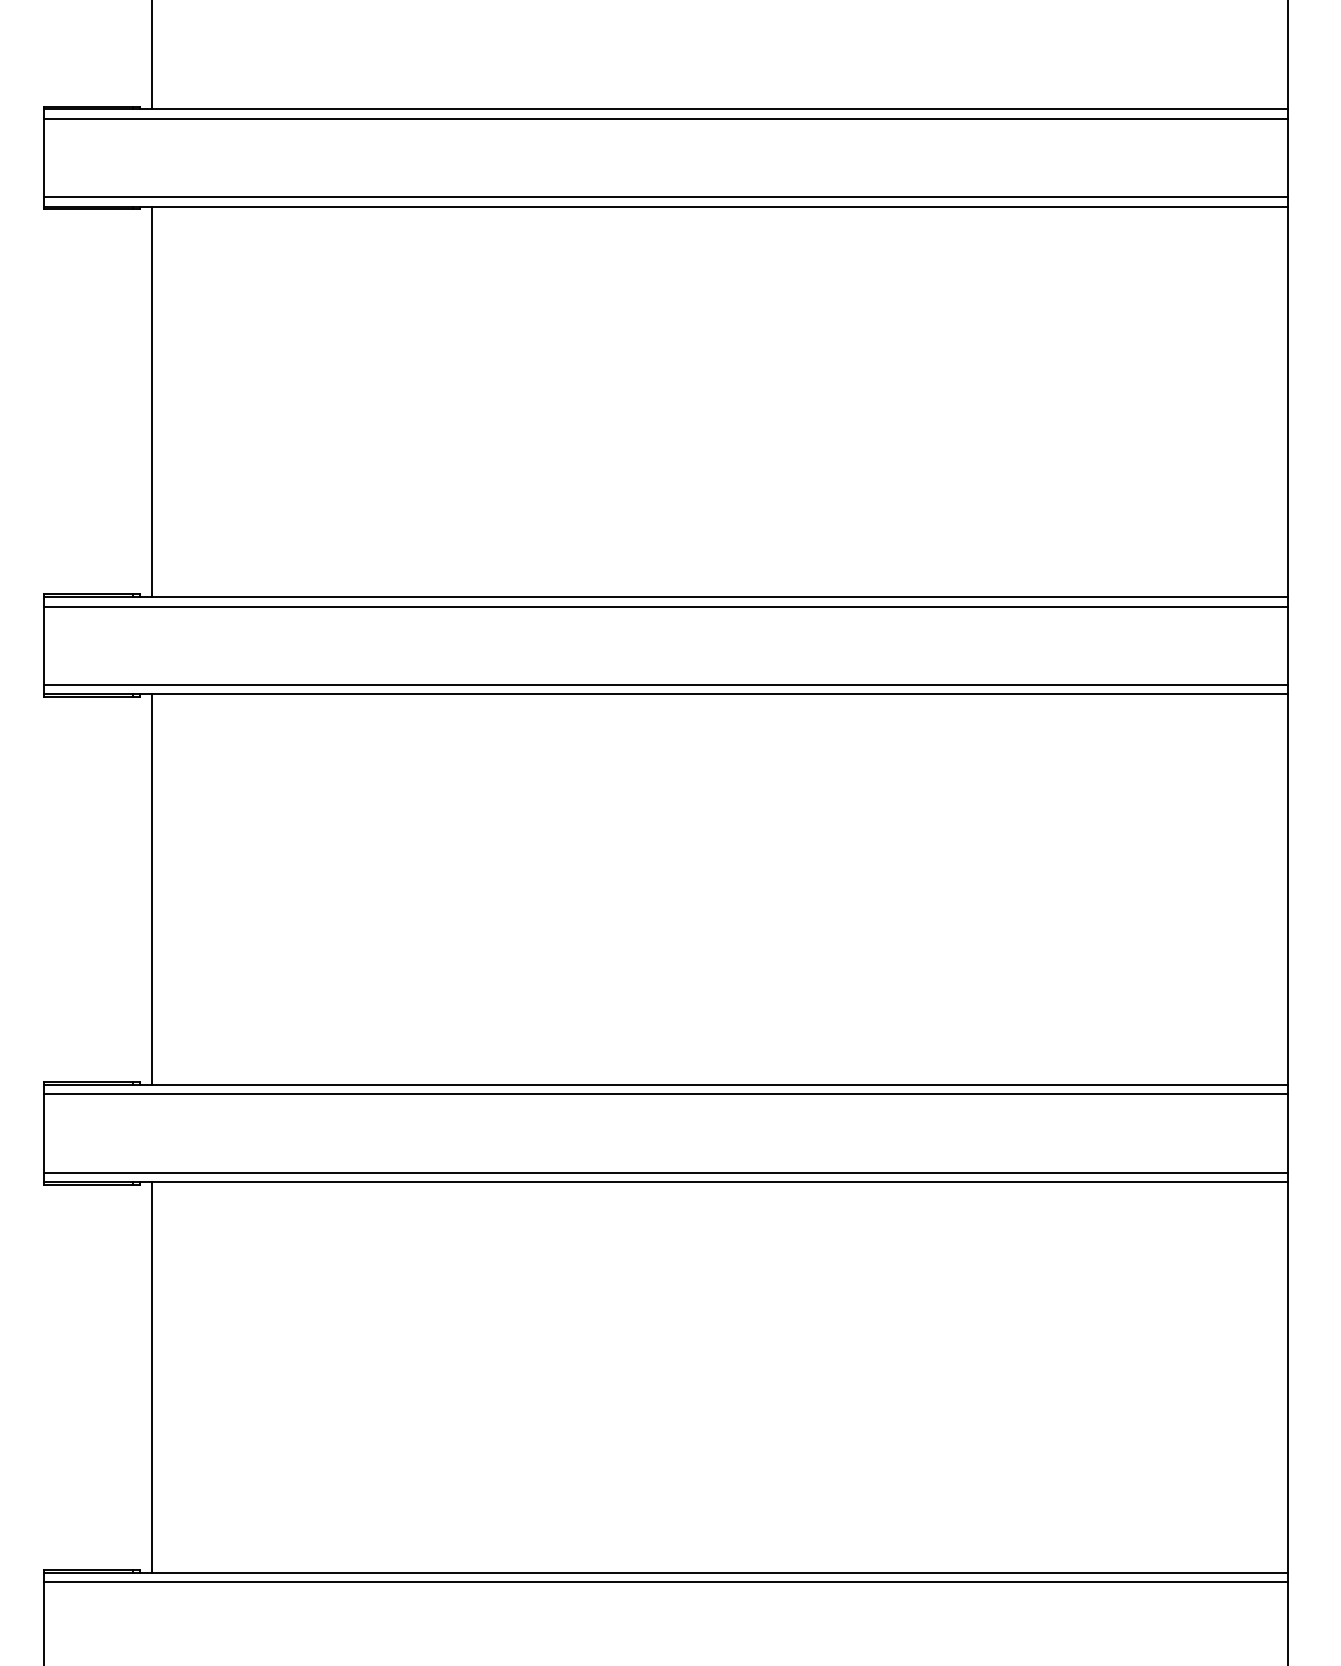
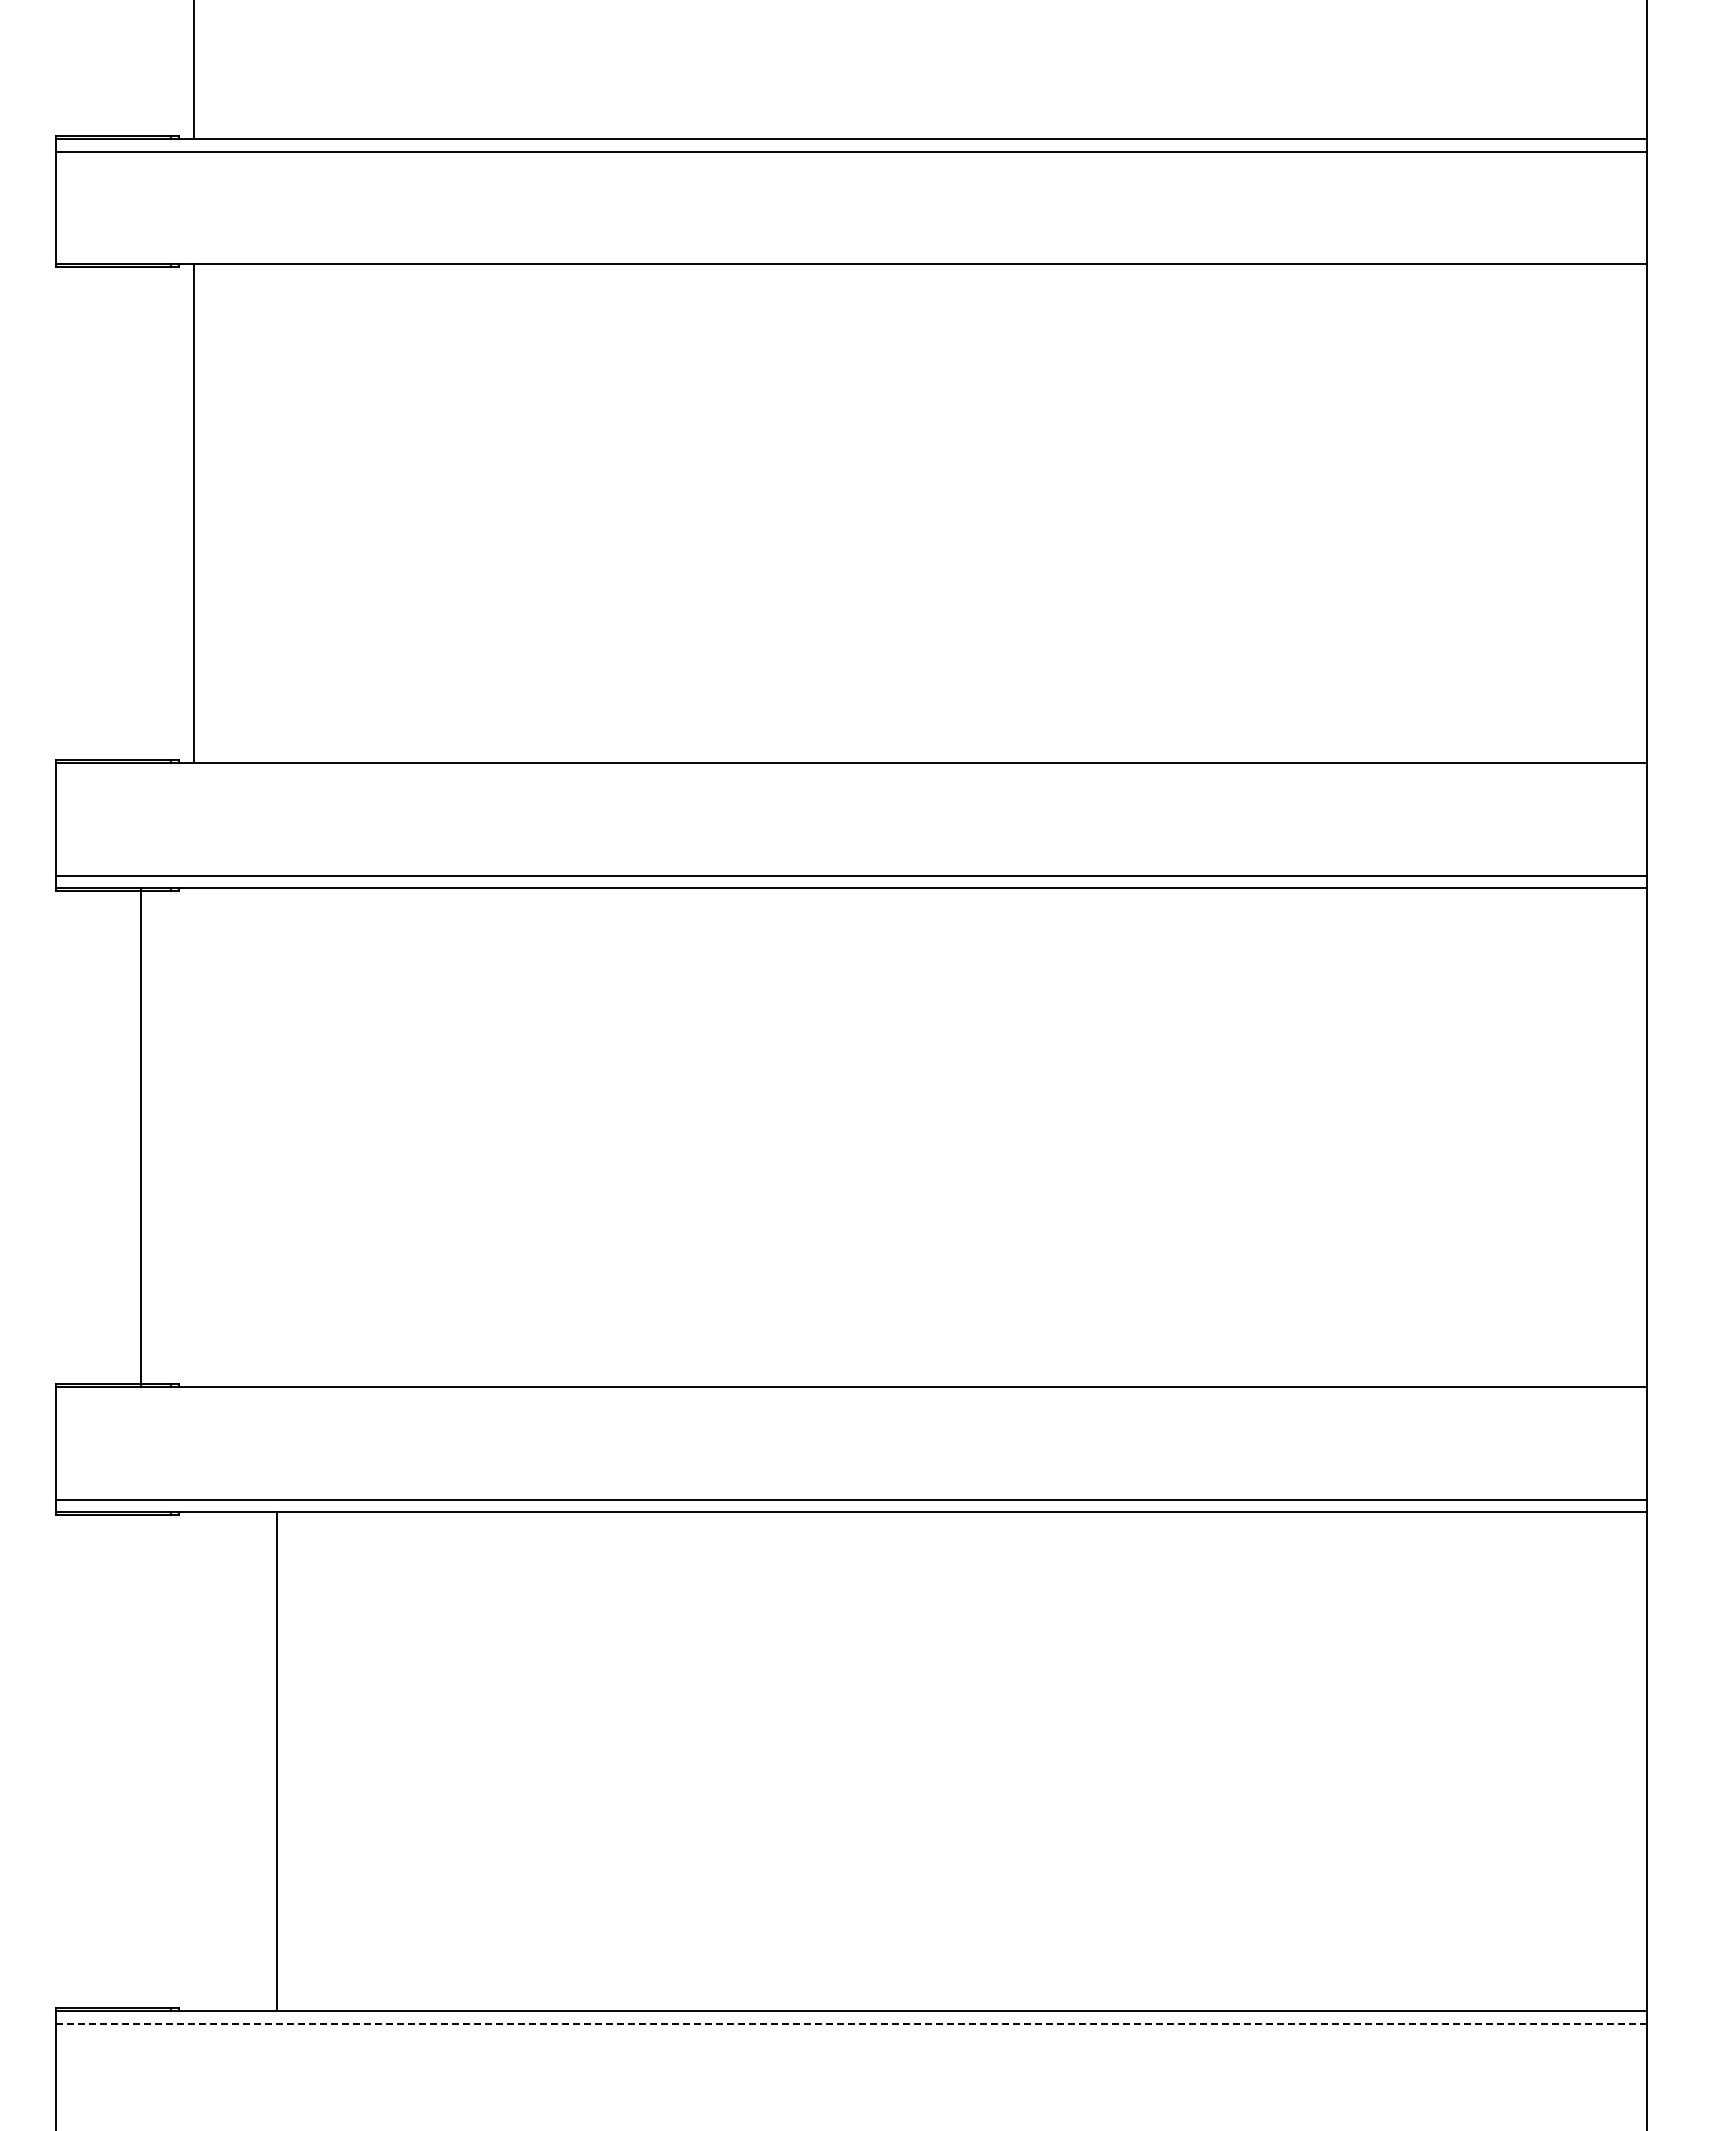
line: (665, 196) -> (850, 251), removed
line: (665, 606) -> (850, 775), removed
line: (152, 889) -> (141, 1137), moved
line: (665, 1094) -> (850, 1399), removed
line: (152, 1377) -> (277, 1761), moved
line: (665, 1581) -> (851, 2023), solid -> dashed

